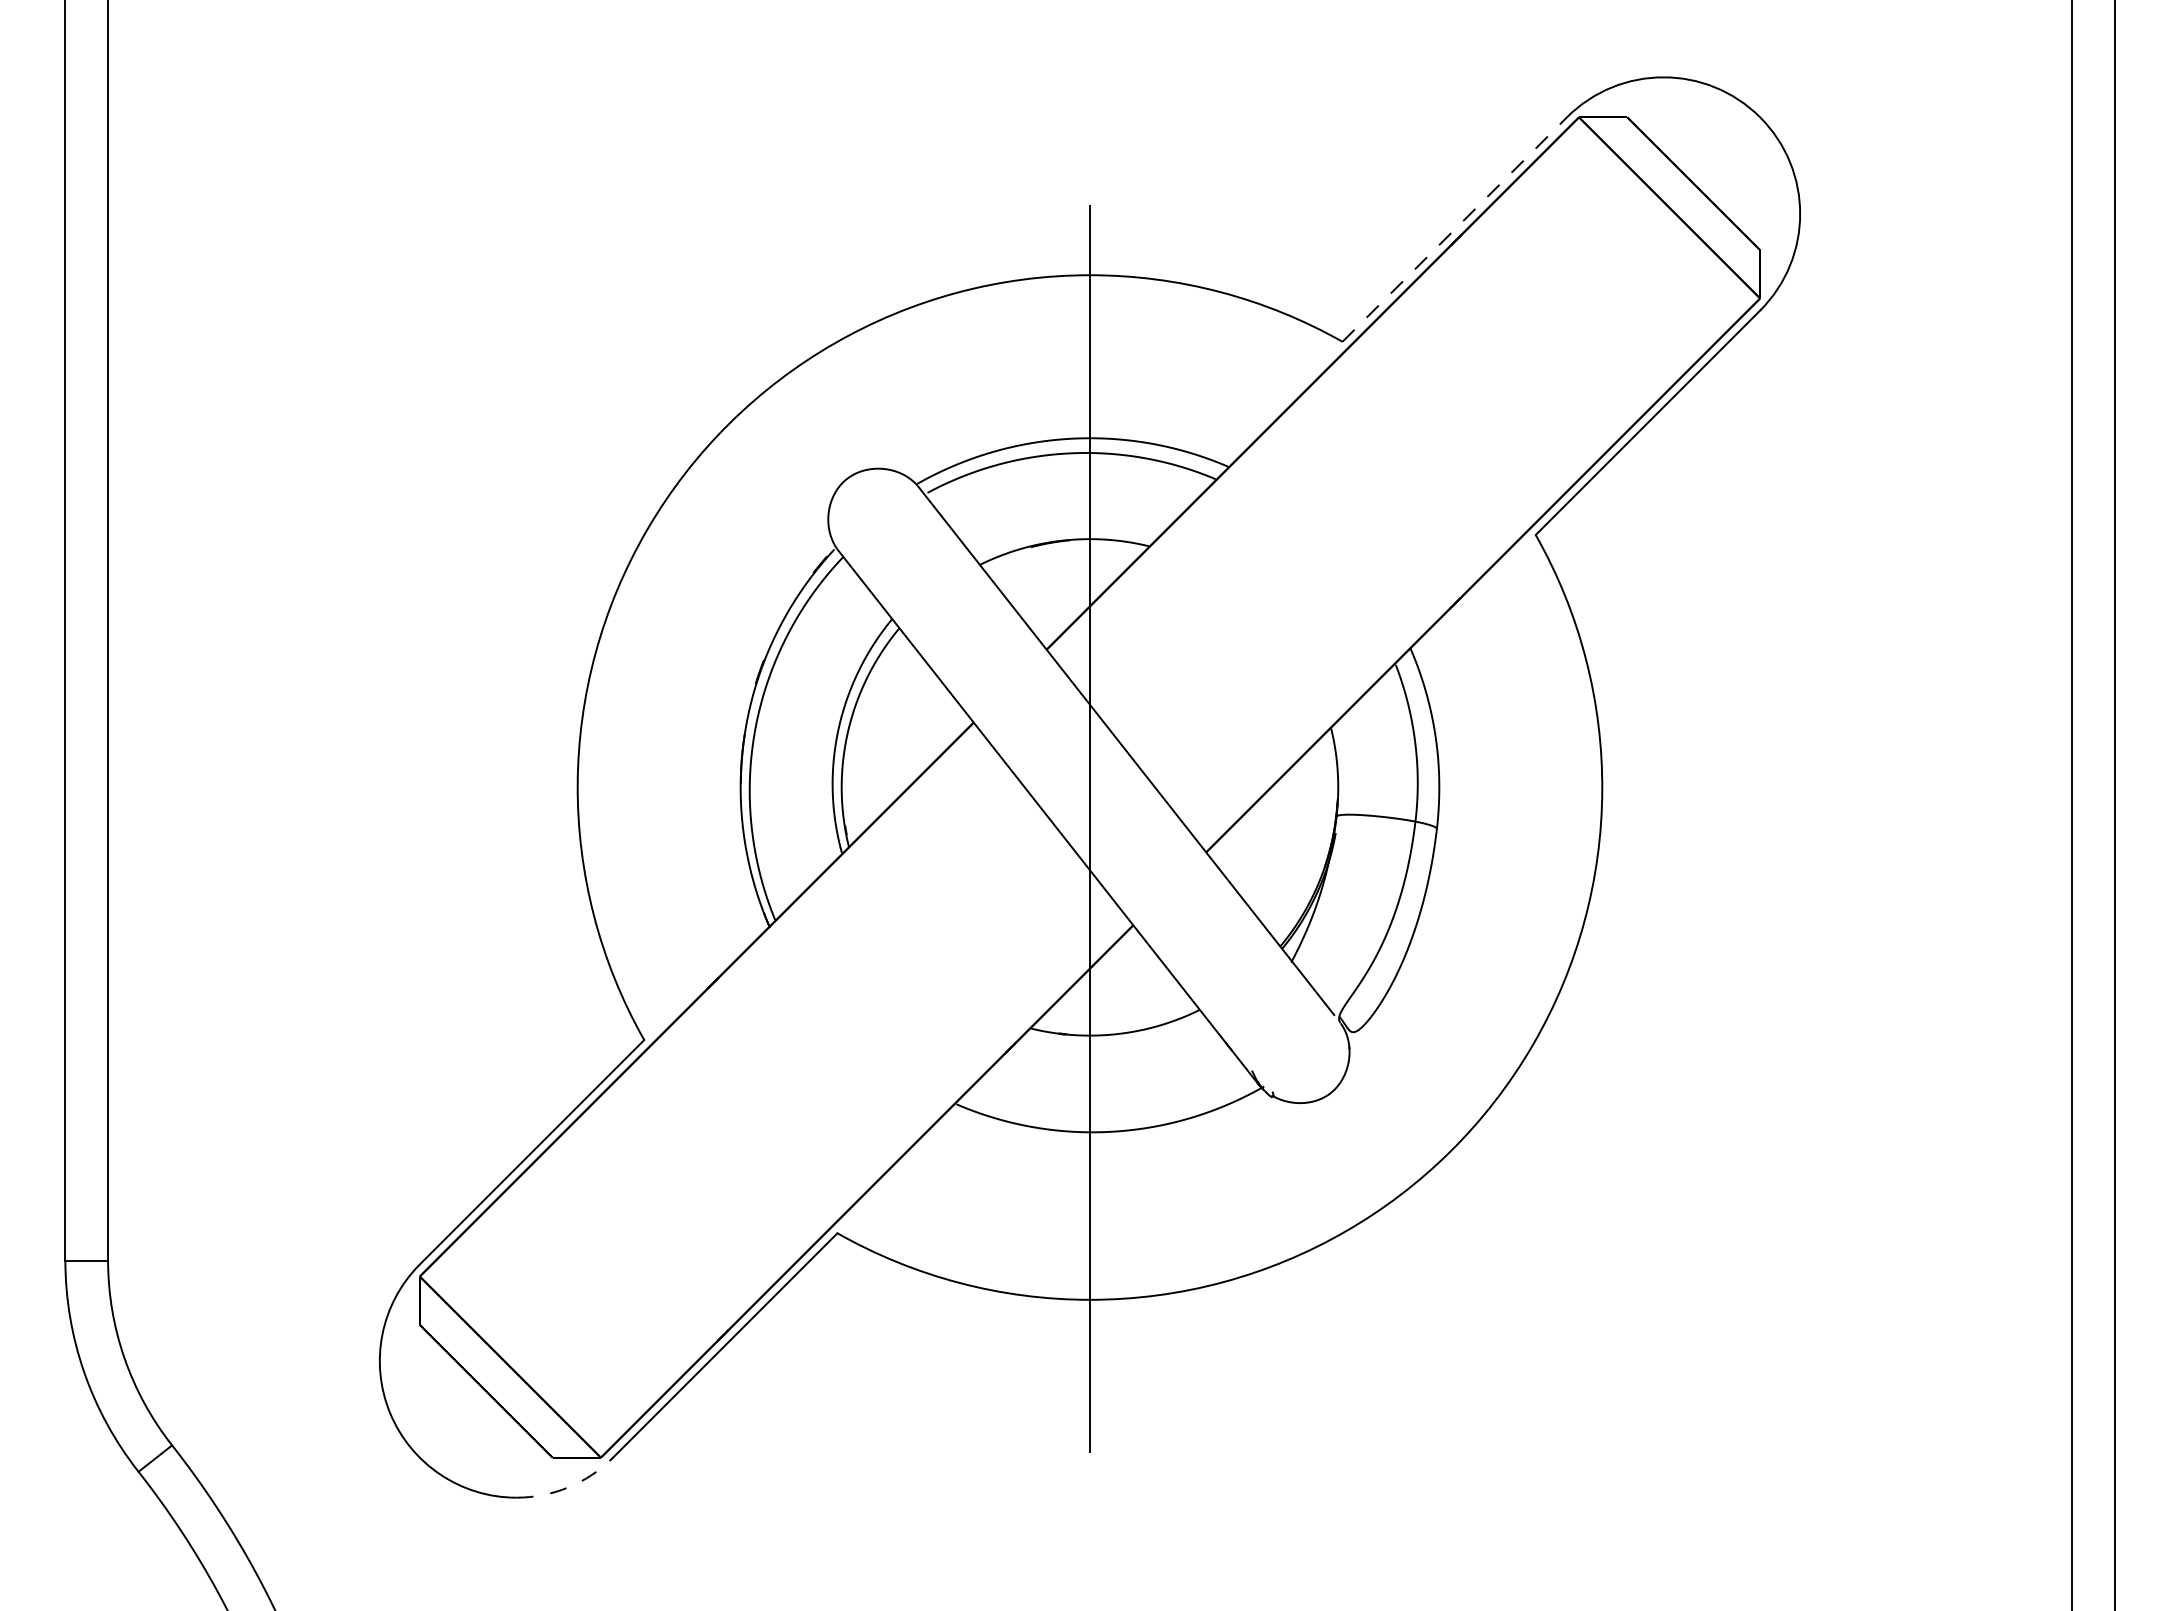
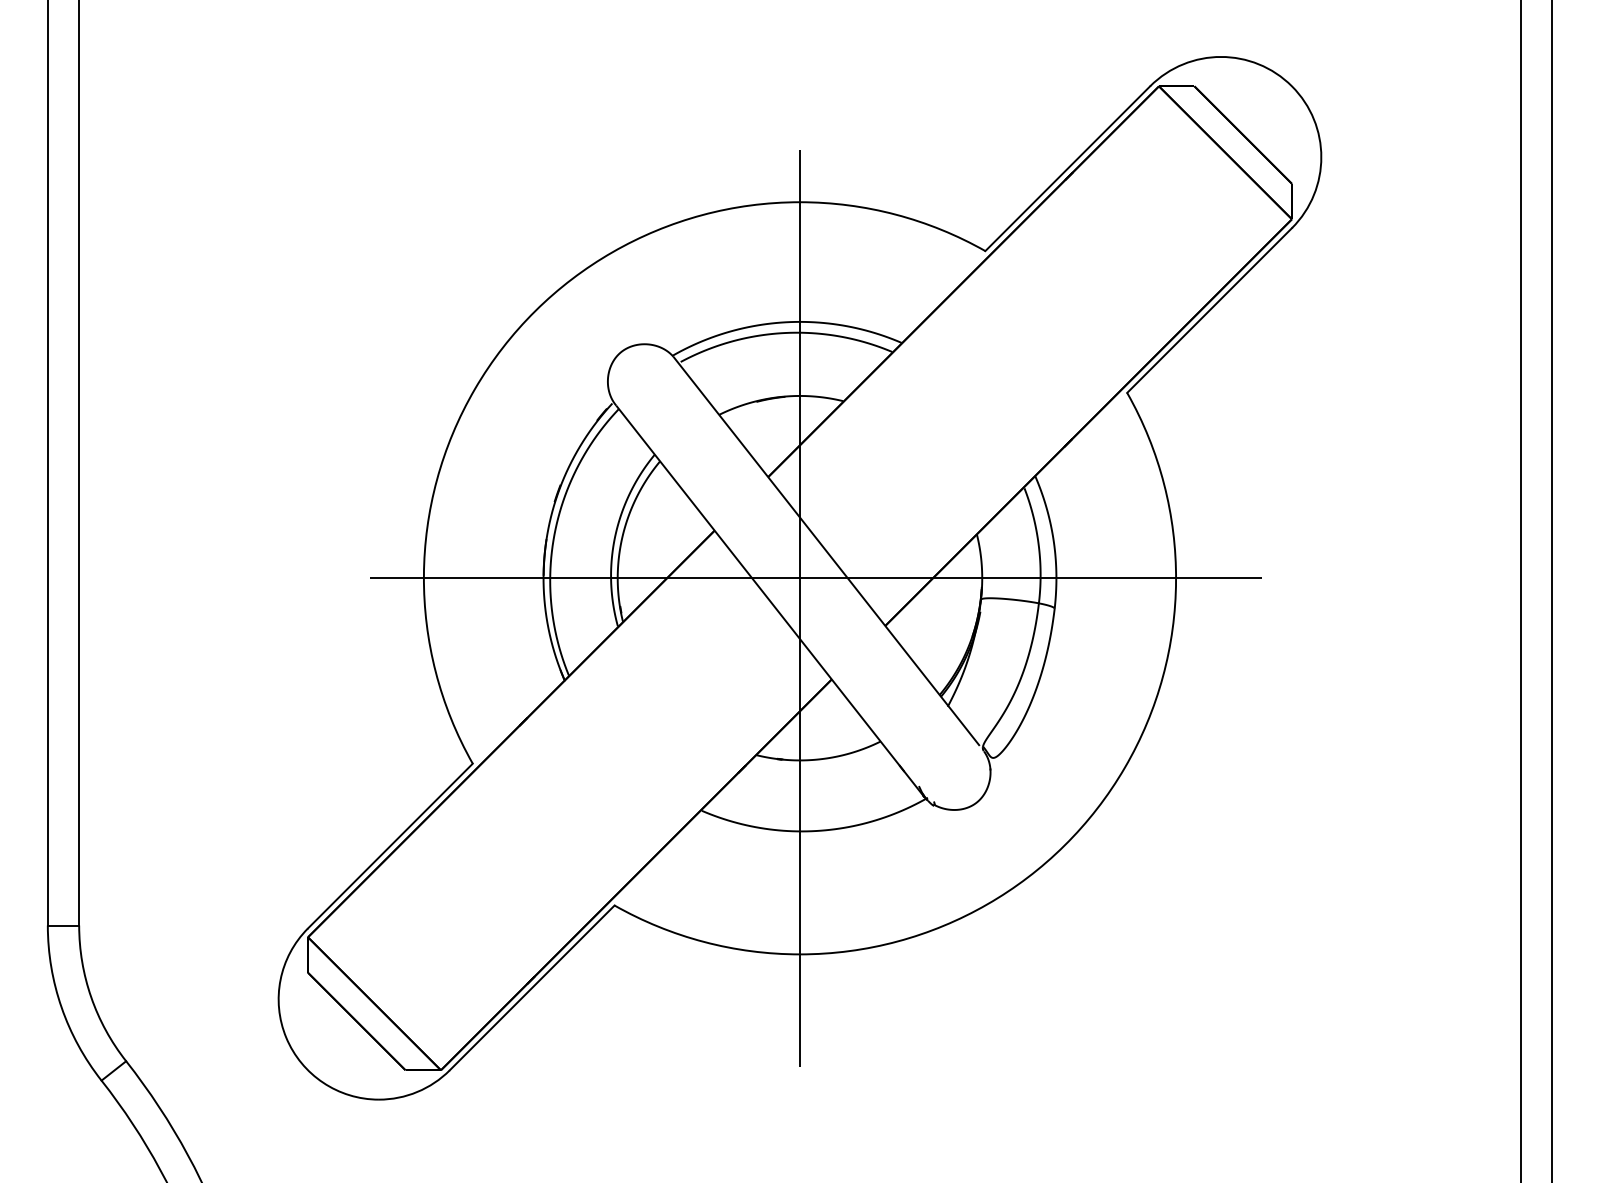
line: (1454, 229) -> (1067, 168), dashed -> solid
line: (1111, 787) -> (815, 578), added
arc: (568, 1487) -> (417, 1092), dashed -> solid

